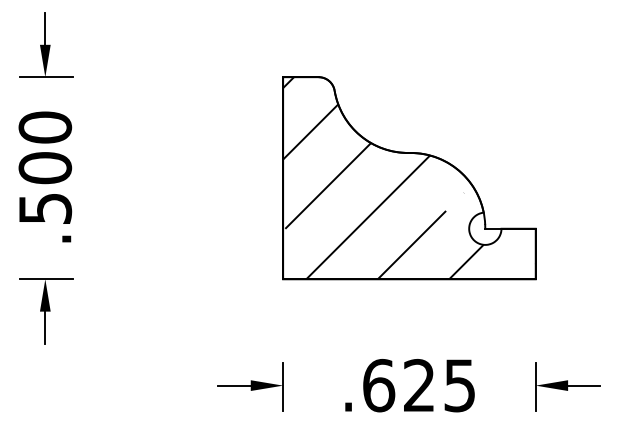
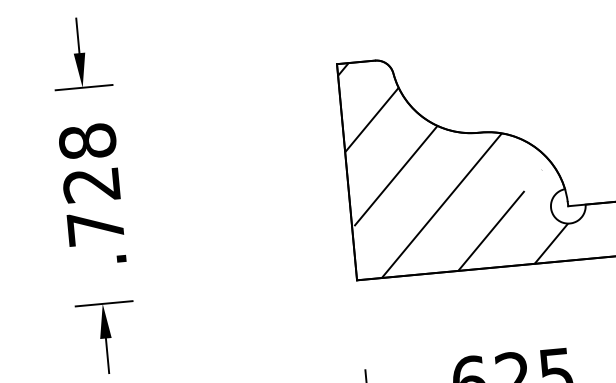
text: (45, 167) -> (91, 184), .500 -> .728

